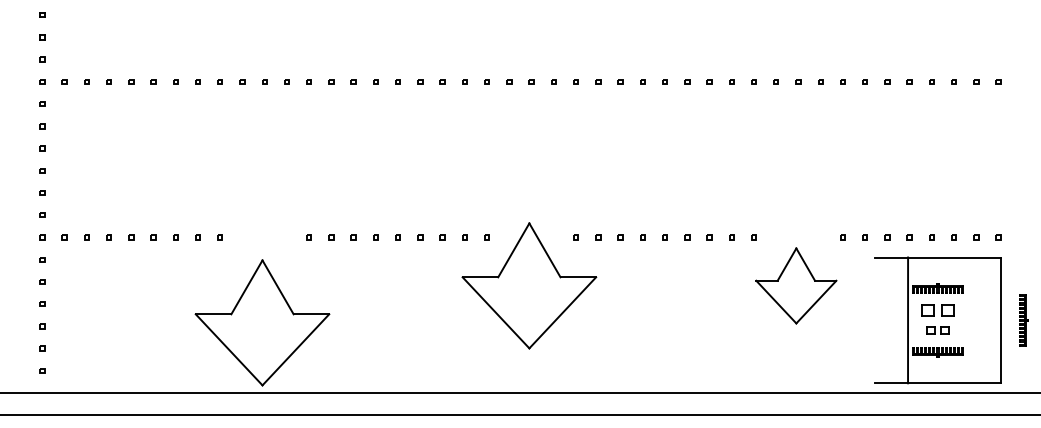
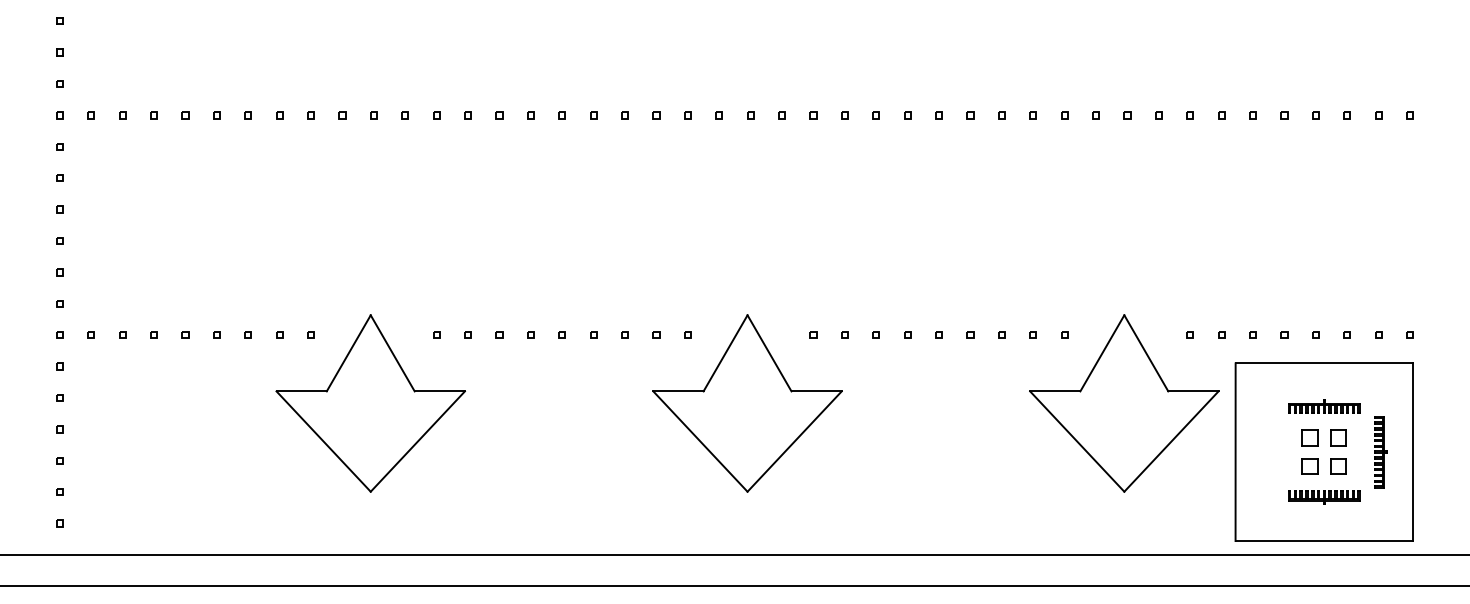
part: (796, 285) -> (1124, 402), size x1.67
line: (908, 320) -> (1236, 452), moved
part: (1023, 320) -> (1380, 452), moved
part: (262, 322) -> (370, 402), moved
part: (937, 330) -> (1323, 466), size x1.43

